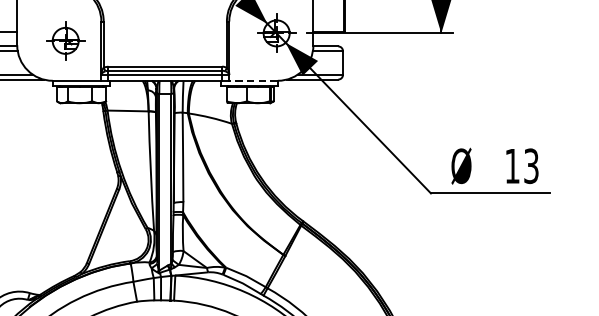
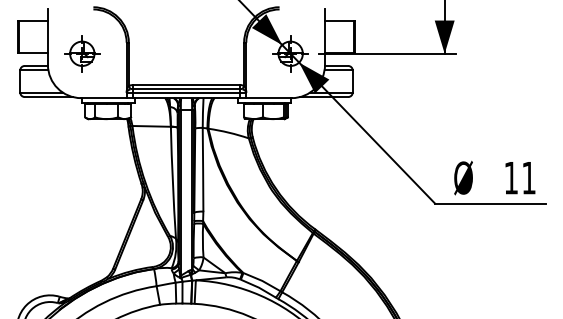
part: (65, 40) -> (82, 53), moved
line: (254, 81) -> (269, 98), dashed -> solid
text: (530, 165) -> (528, 177), 13 -> 11

